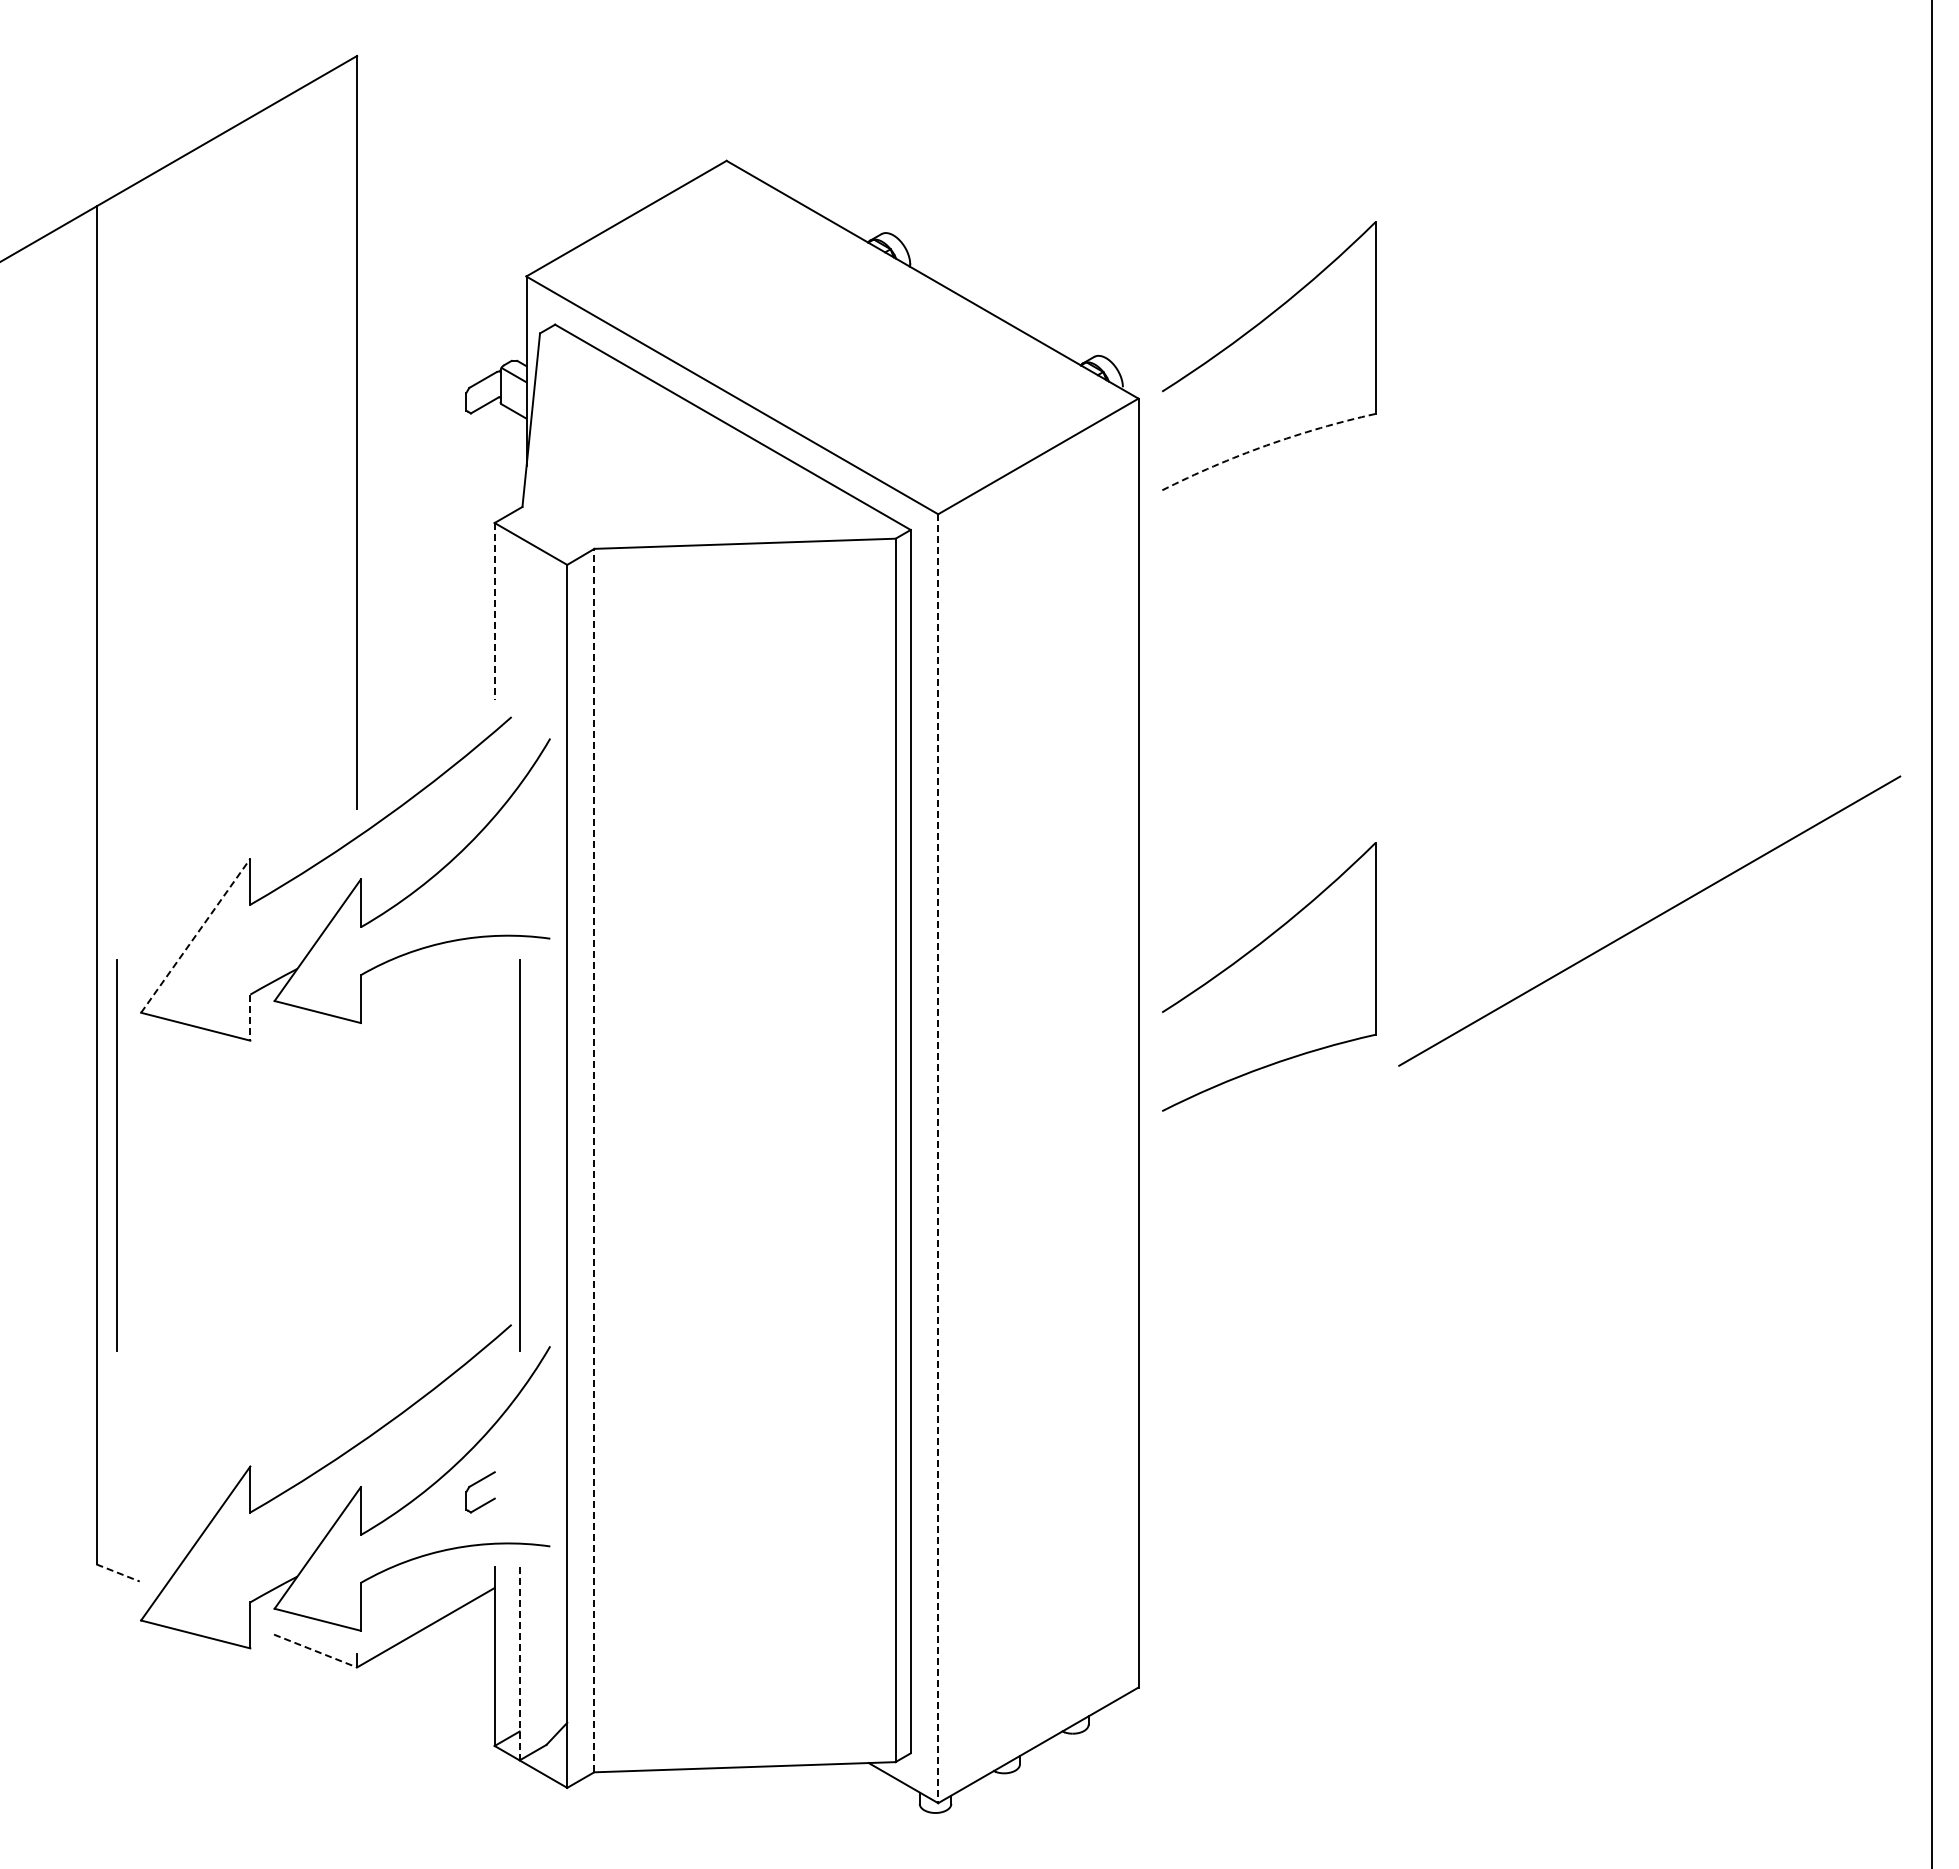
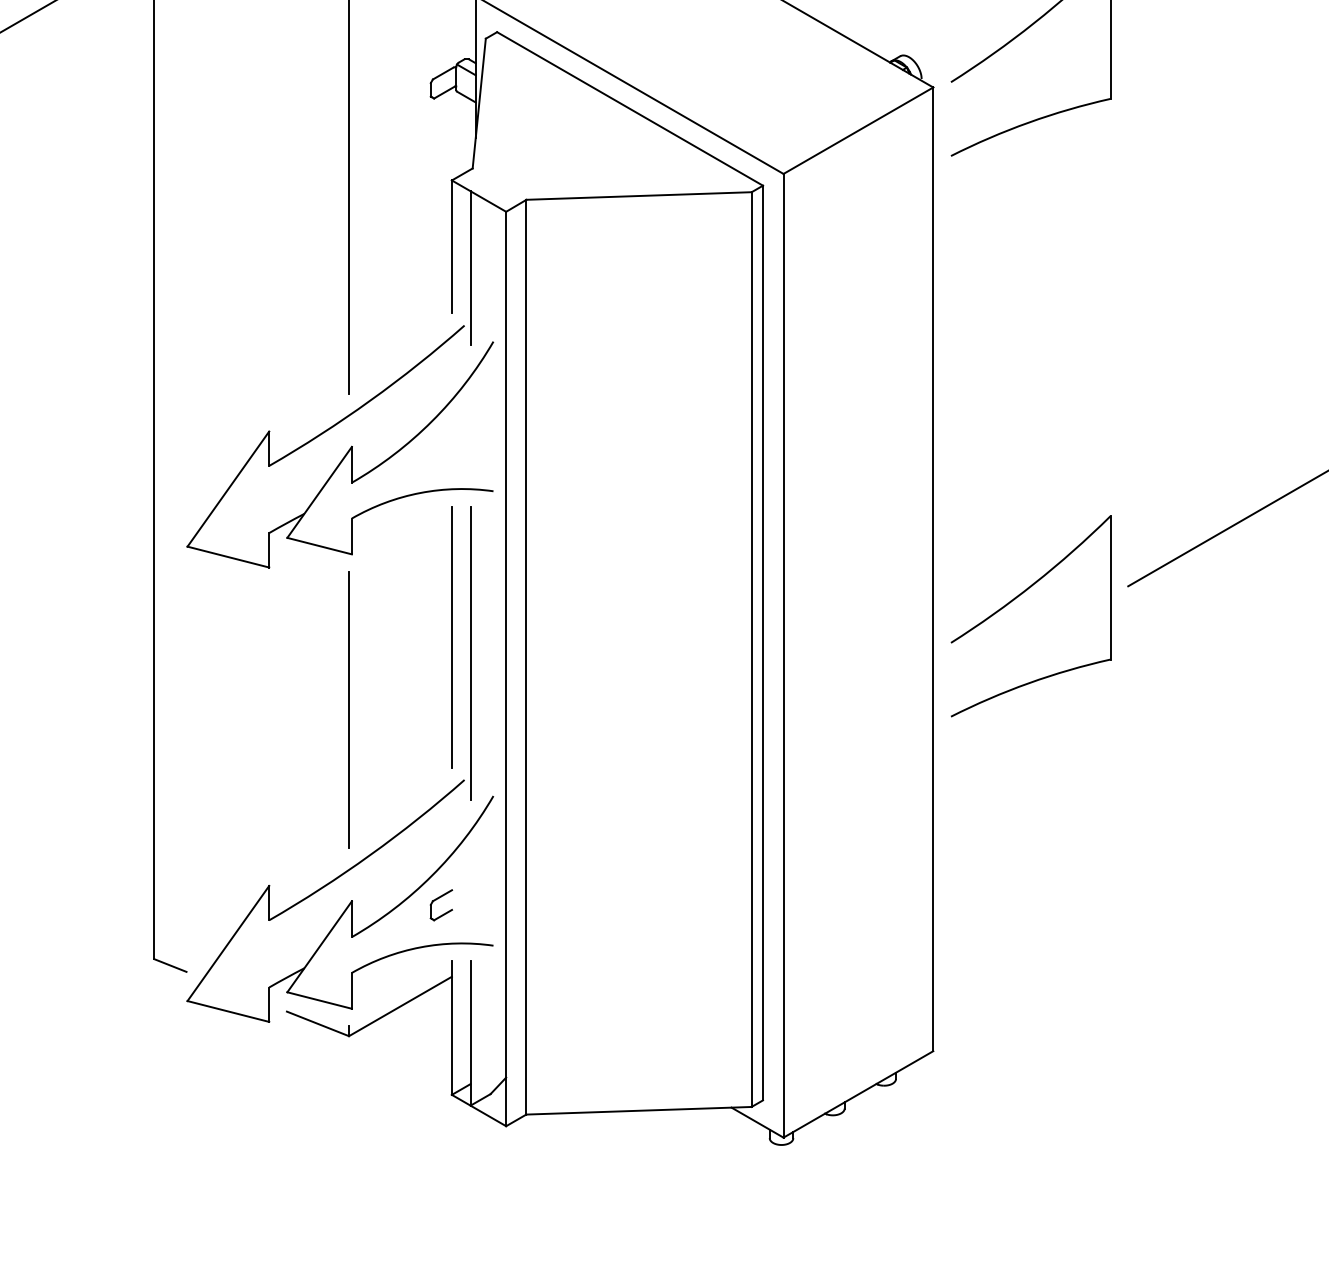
arc: (1266, 445) -> (1028, 122), dashed -> solid
line: (494, 611) -> (451, 246), dashed -> solid
line: (519, 640) -> (470, 268), added
line: (196, 935) -> (228, 488), dashed -> solid
part: (1249, 953) -> (1016, 598), moved
line: (250, 1018) -> (269, 550), dashed -> solid
line: (494, 1133) -> (451, 636), added
line: (116, 1155) -> (169, 653), removed
line: (938, 1159) -> (783, 656), dashed -> solid
line: (594, 1160) -> (526, 657), dashed -> solid
line: (357, 1231) -> (349, 710), added
line: (118, 1573) -> (170, 965), dashed -> solid
line: (315, 1651) -> (317, 1024), dashed -> solid
line: (519, 1663) -> (470, 1033), dashed -> solid

